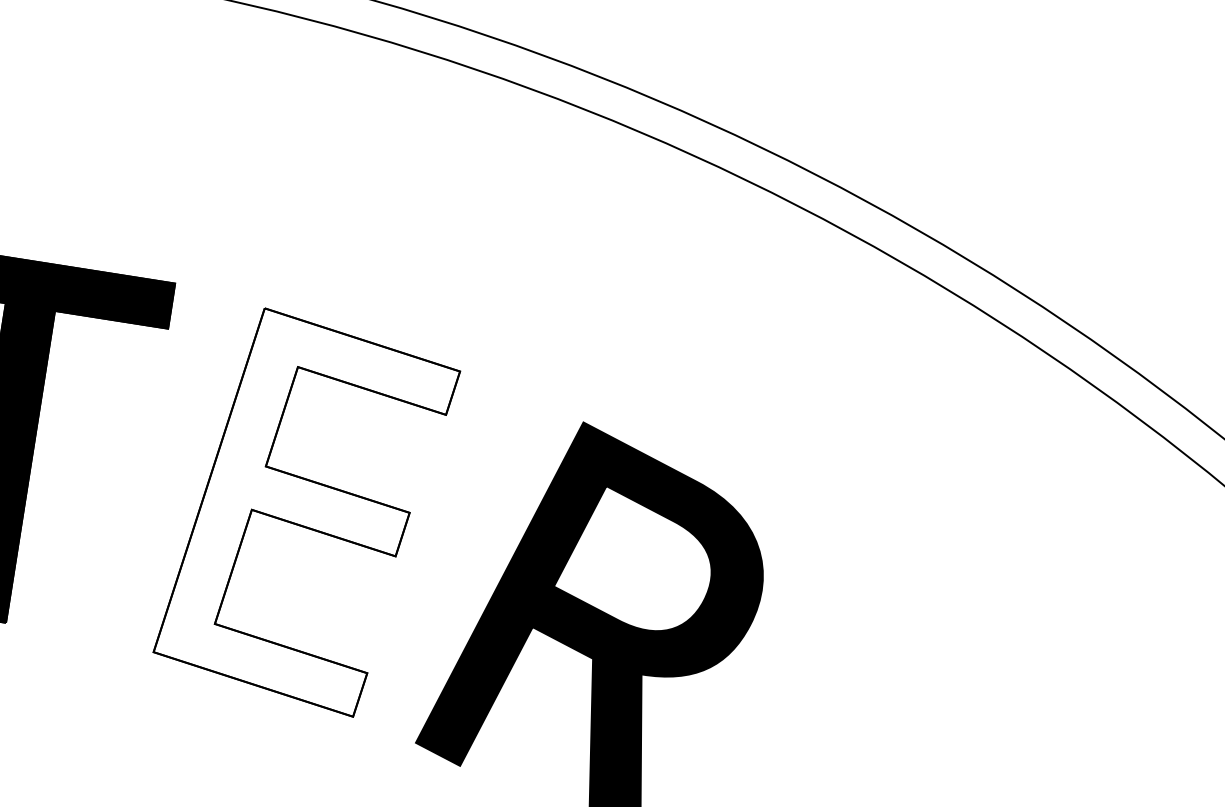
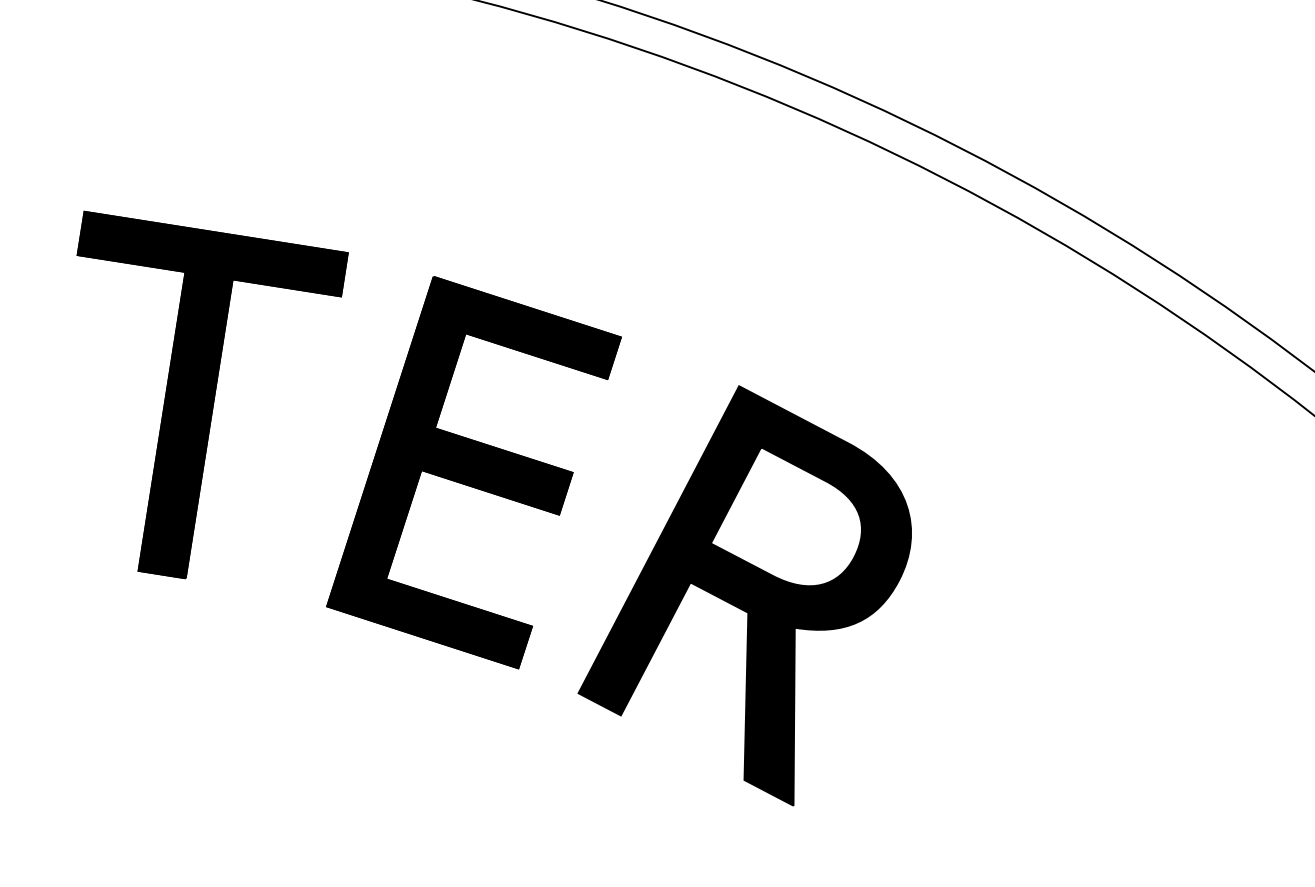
fill: (306, 512) -> (473, 472), added

